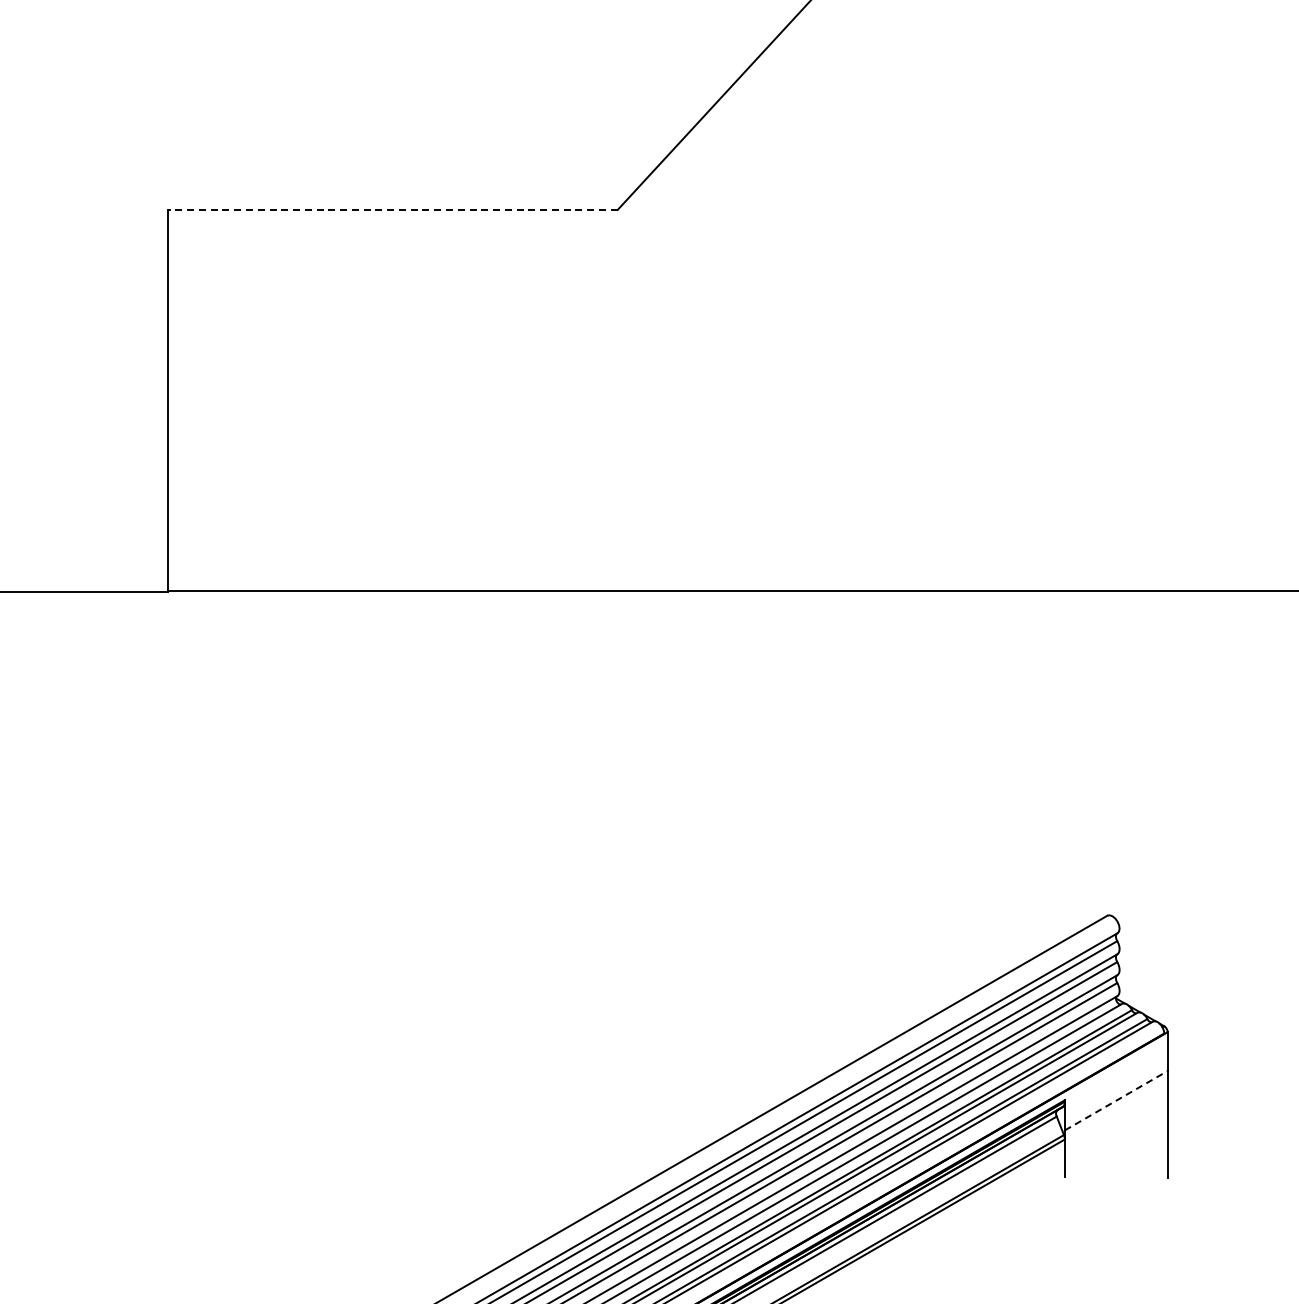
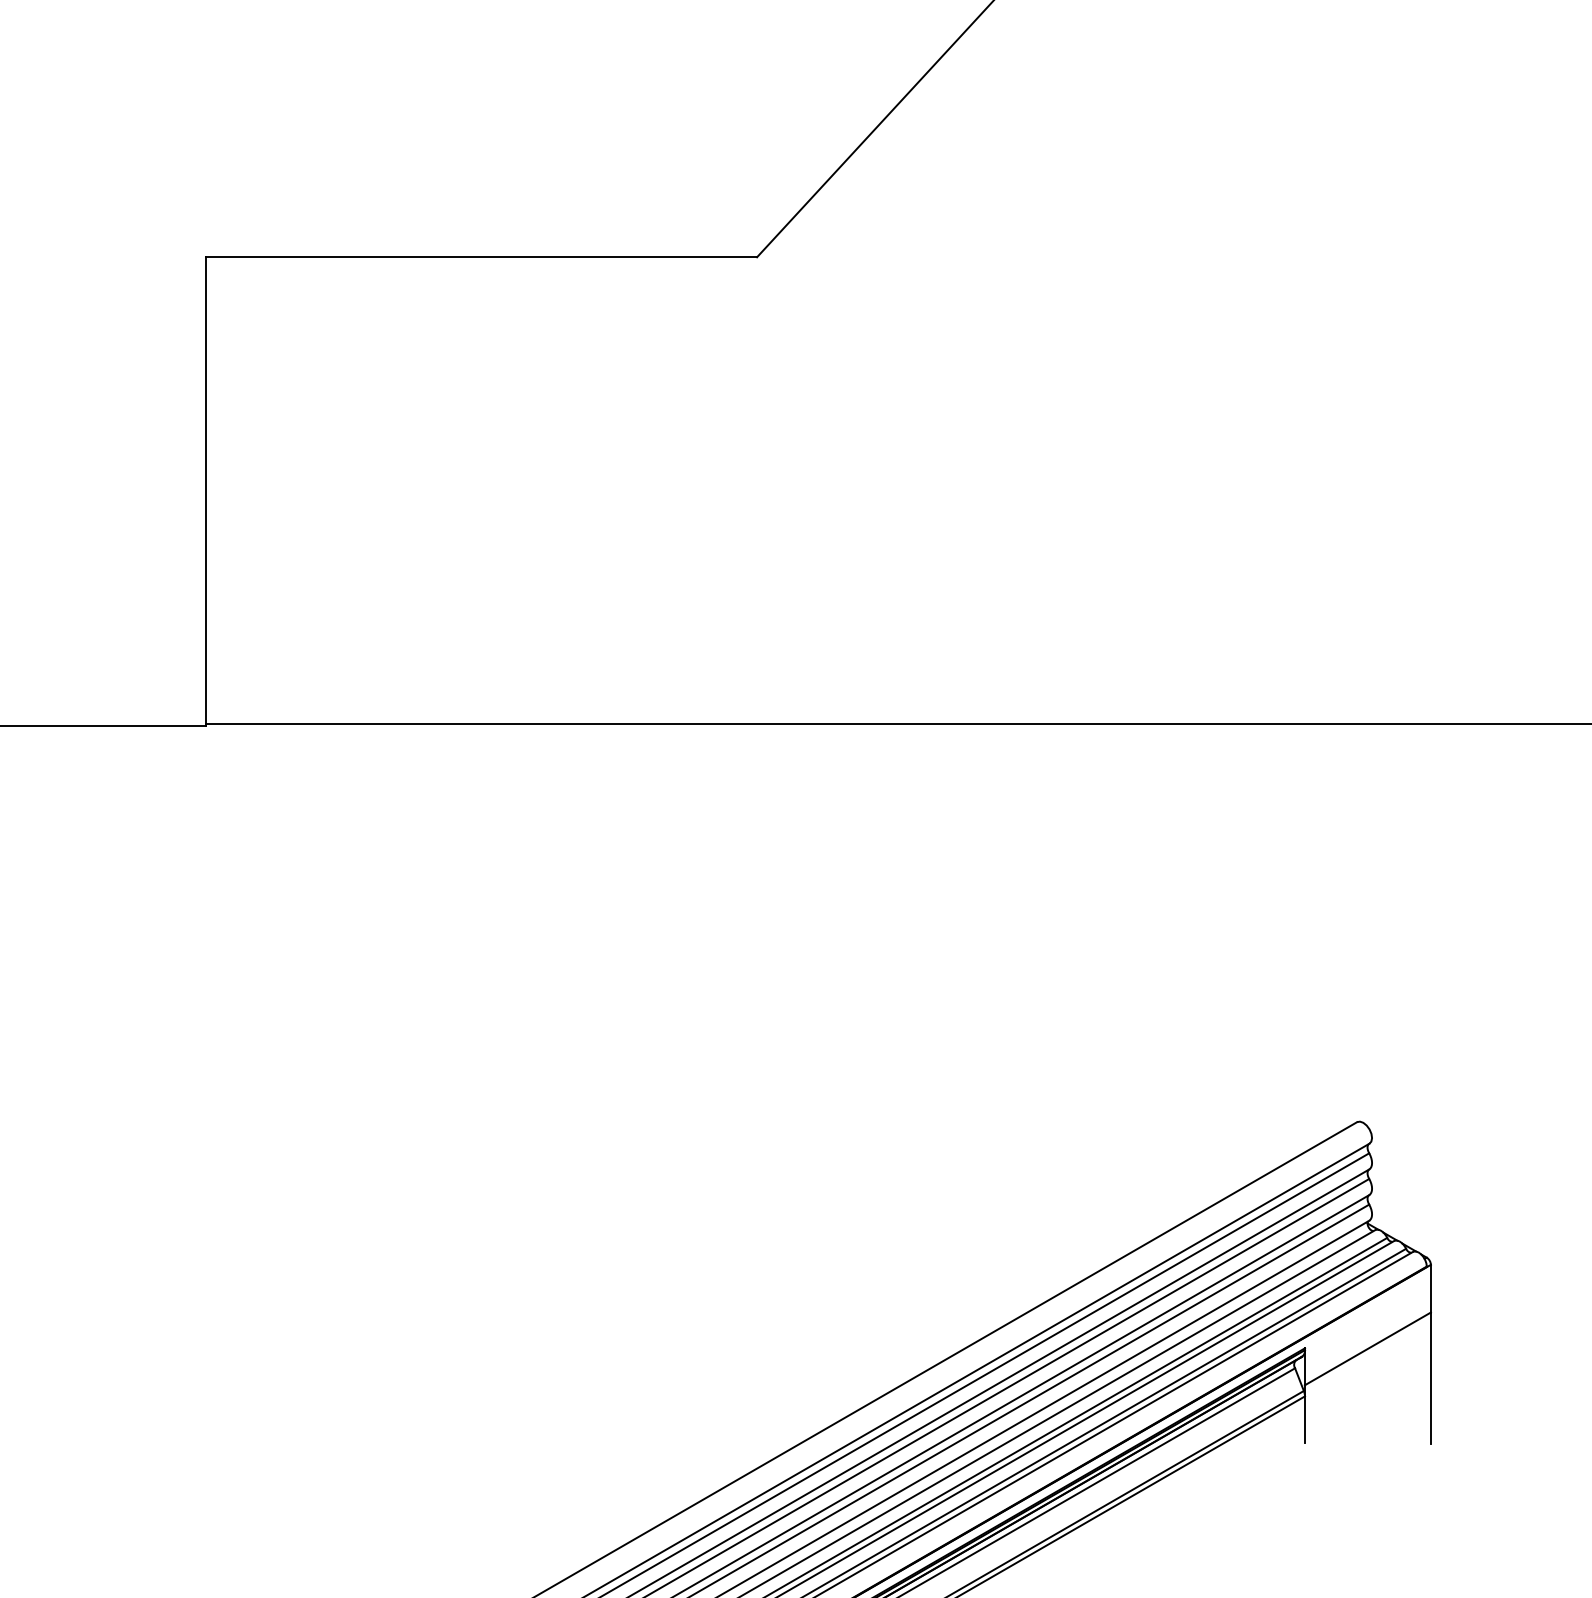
line: (392, 209) -> (481, 256), dashed -> solid
line: (1116, 1100) -> (1368, 1348), dashed -> solid

